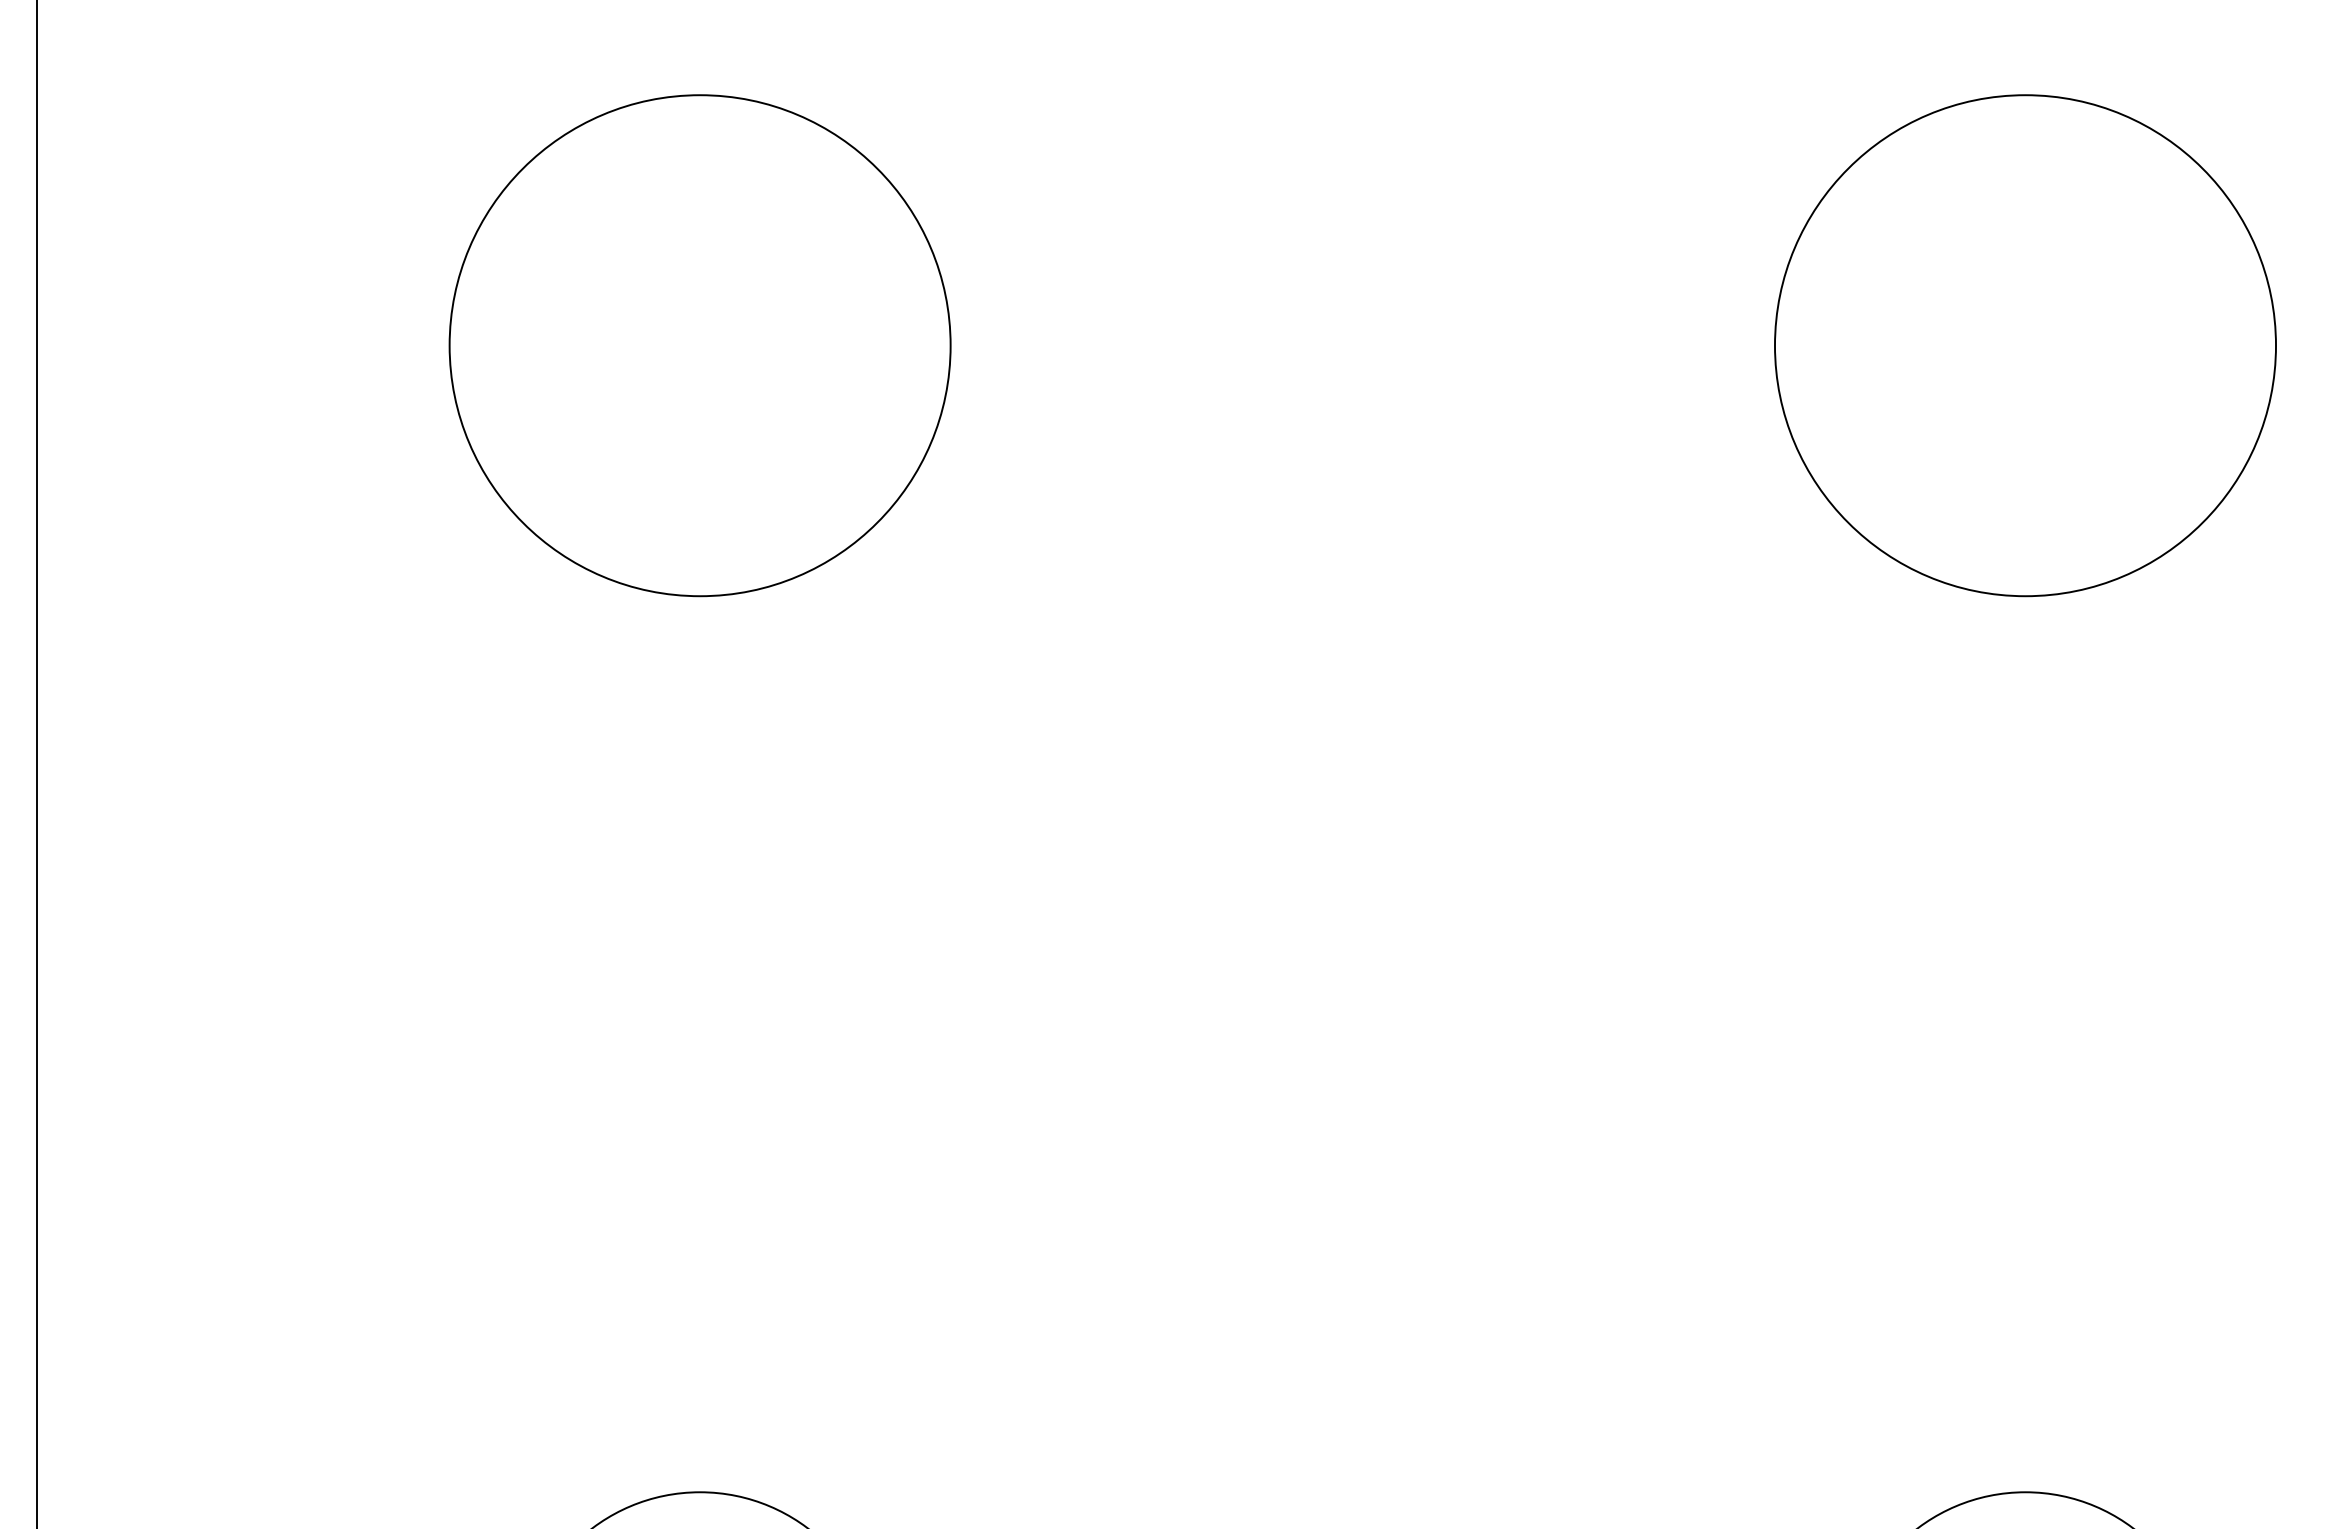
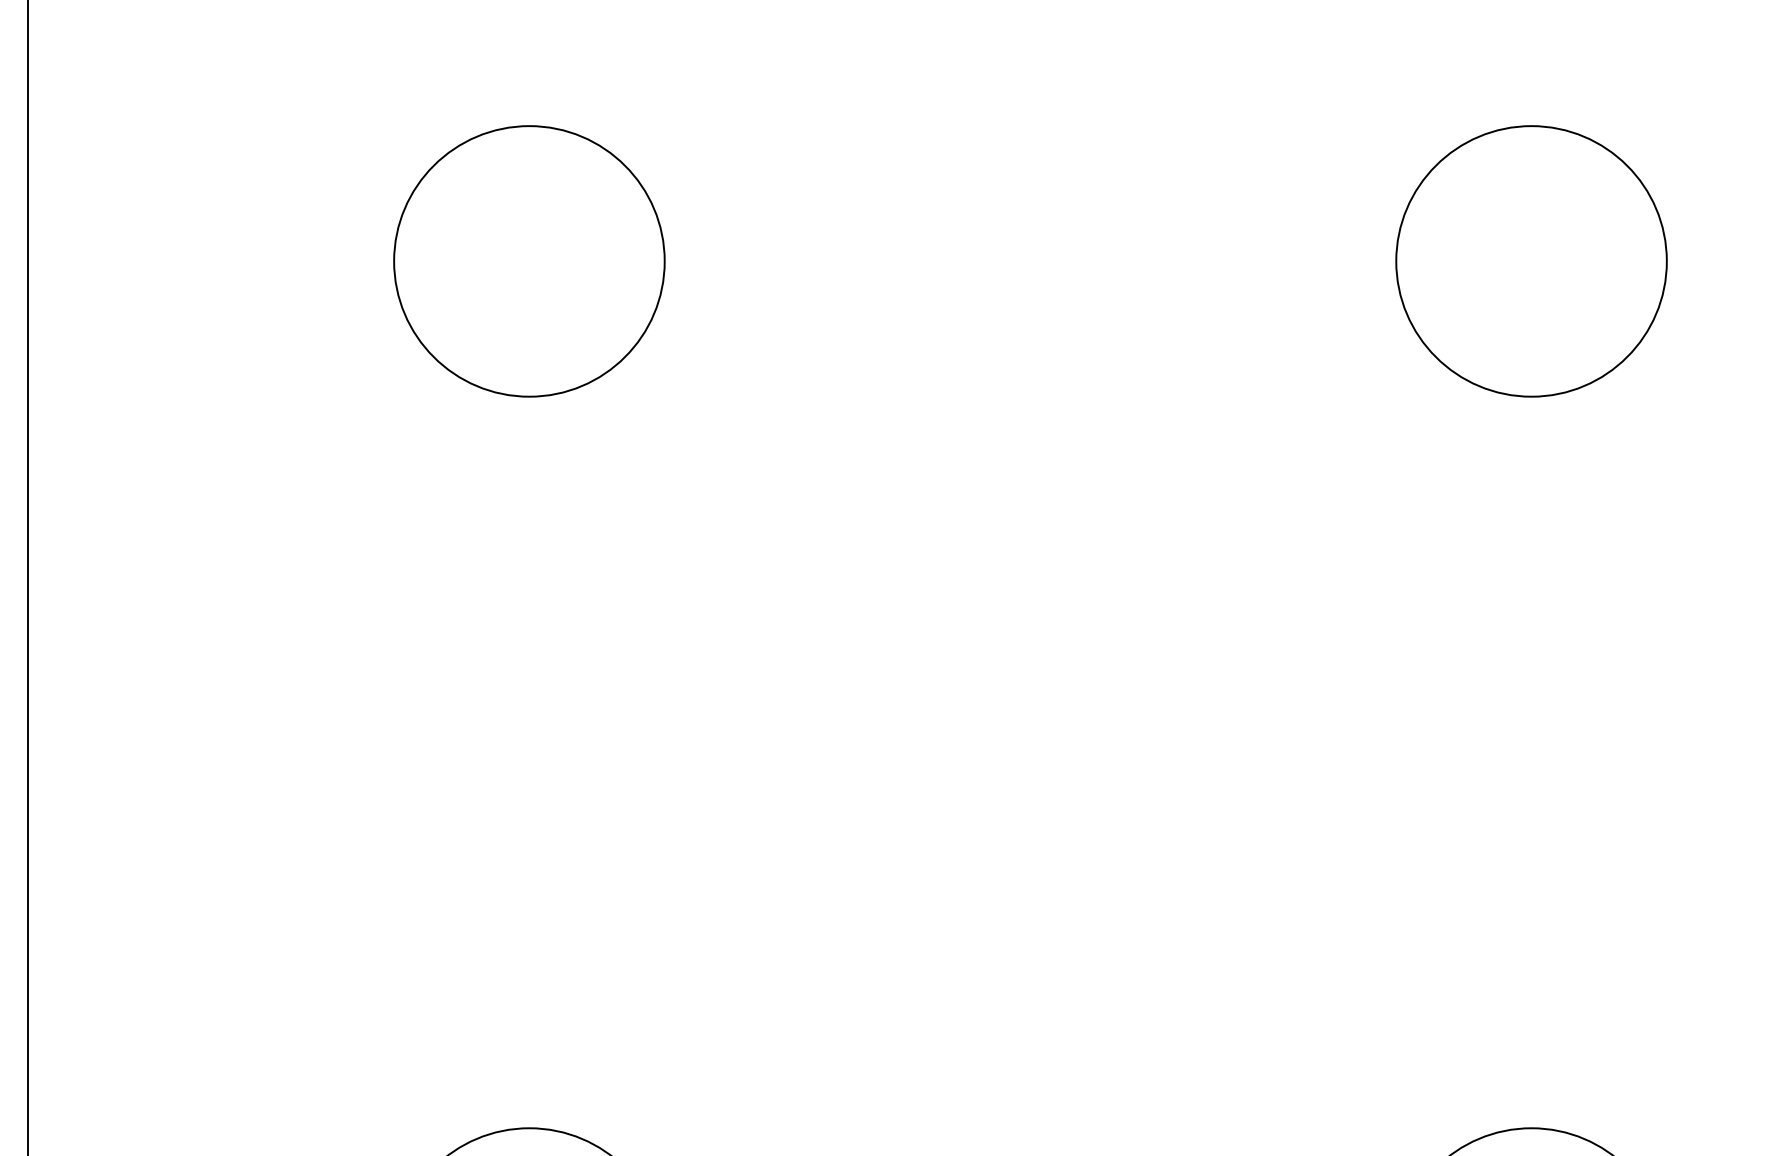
circle: (699, 345) -> (528, 261), size x0.71
circle: (2025, 345) -> (1531, 261), size x0.71

